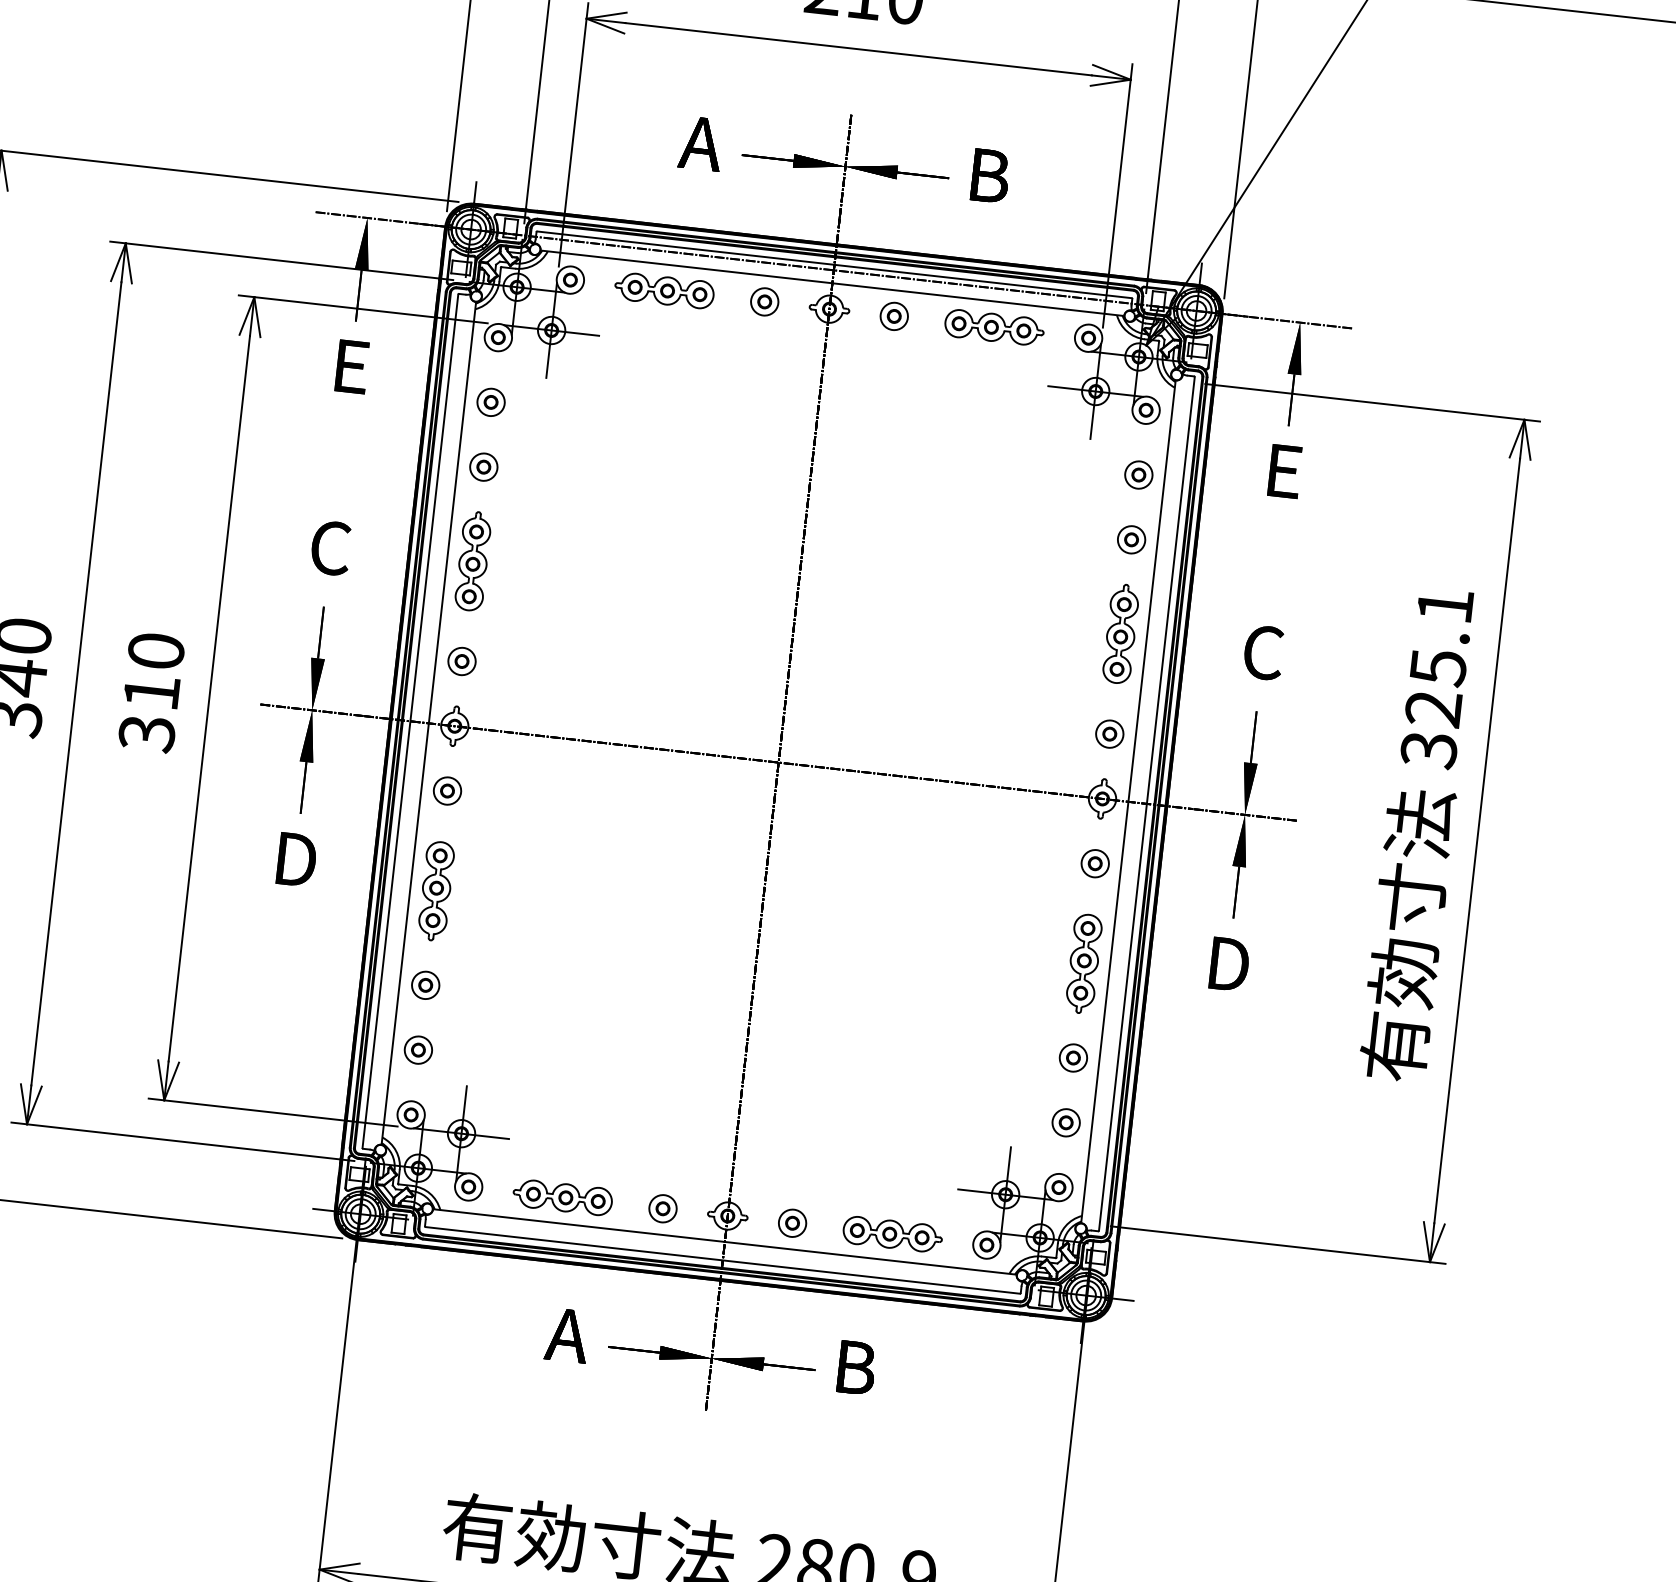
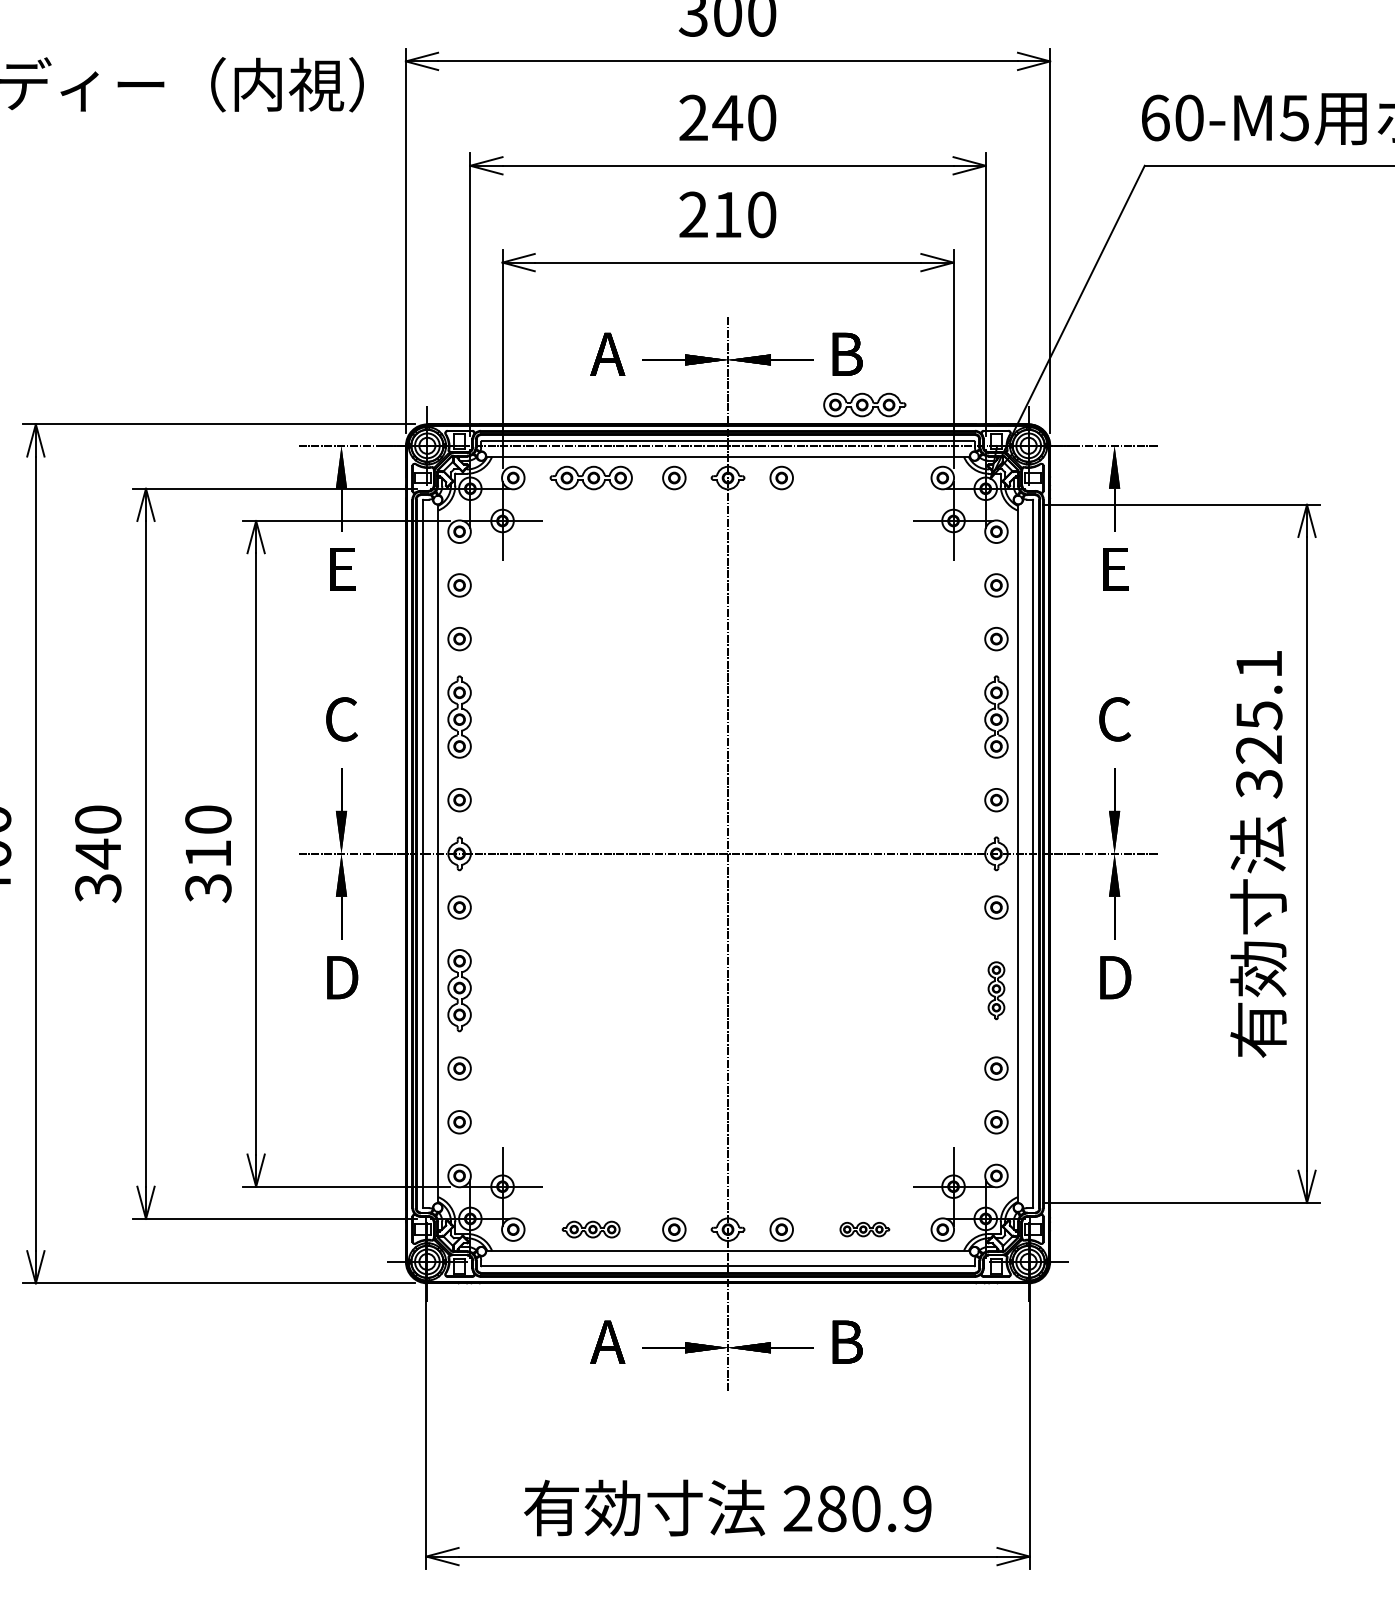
part: (994, 326) -> (864, 404), moved
part: (1084, 963) -> (996, 990), size x0.7
part: (561, 1197) -> (590, 1229), size x0.7
part: (892, 1234) -> (864, 1229), size x0.6

